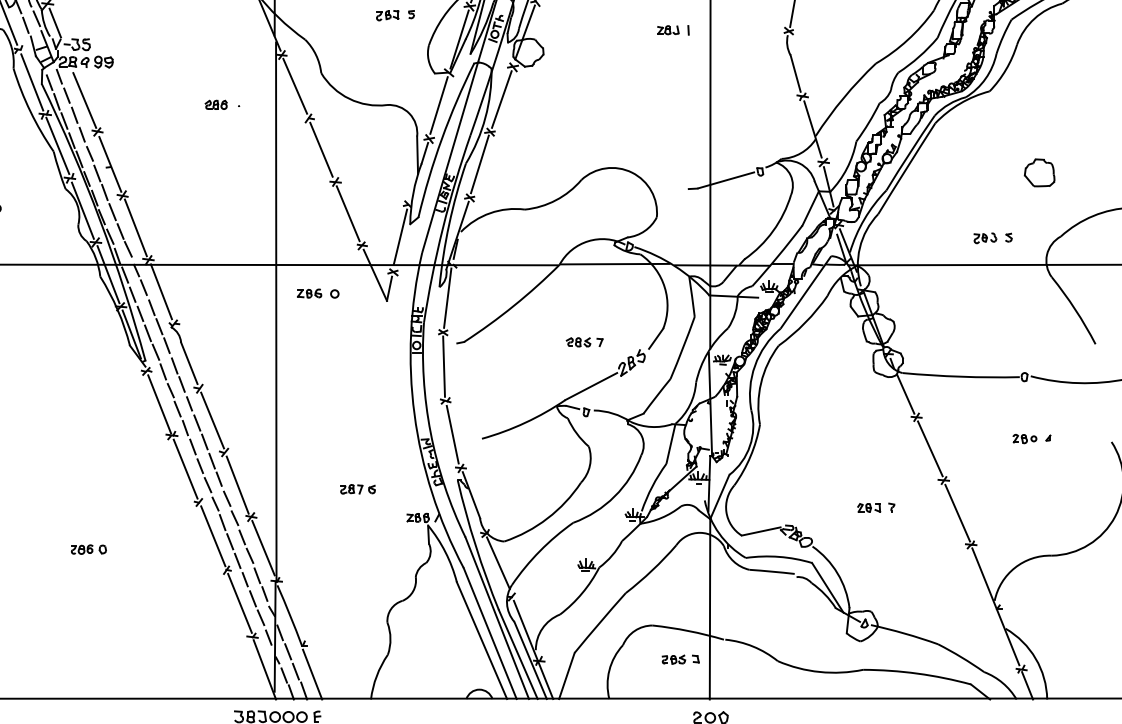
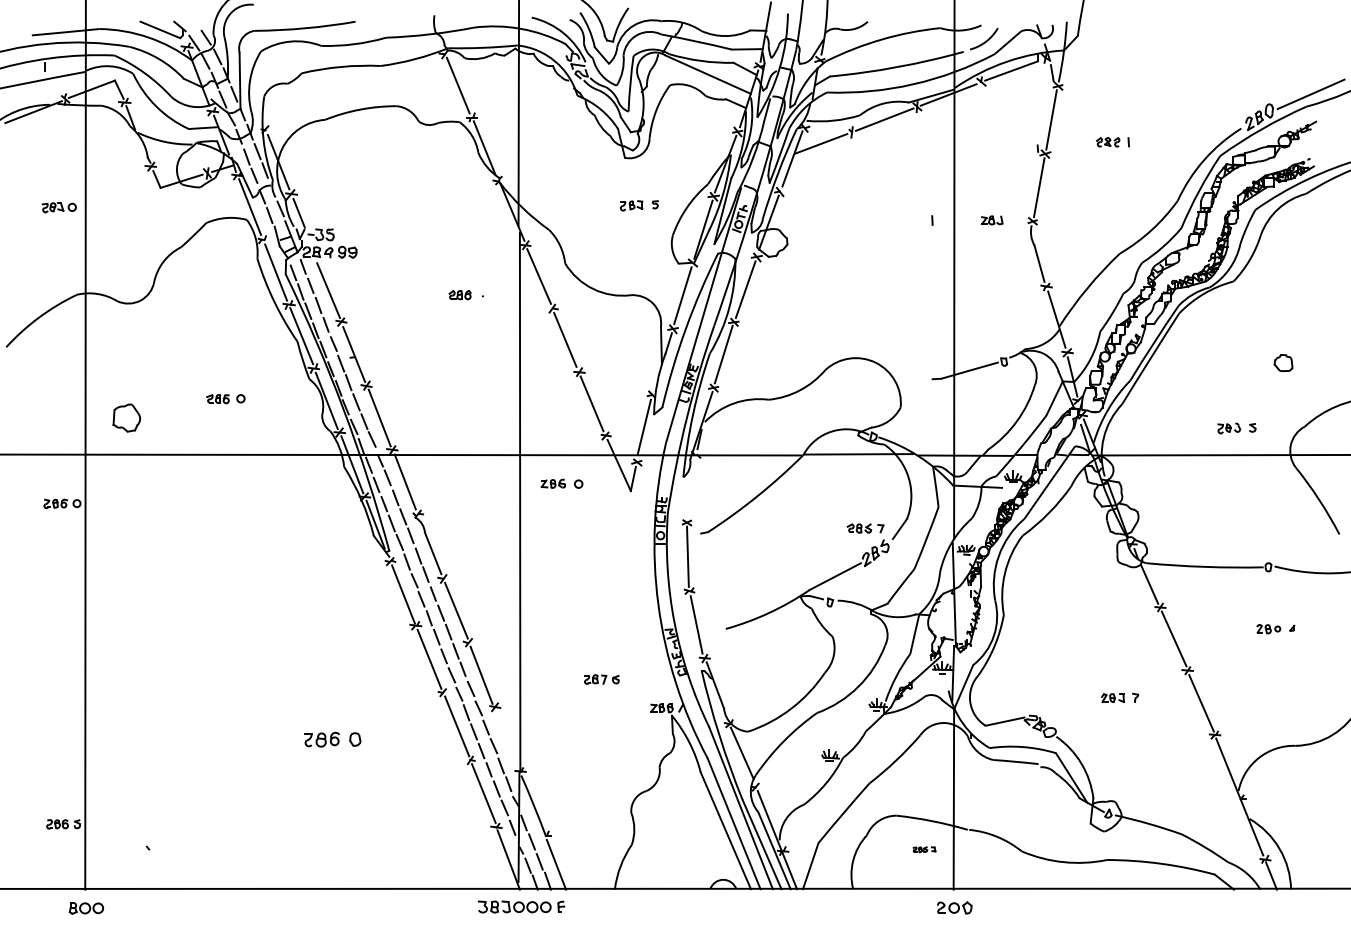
part: (668, 30) -> (992, 220), moved
part: (1039, 172) -> (1283, 362), size x0.6
line: (447, 298) -> (691, 488), removed
part: (584, 342) -> (865, 528), moved
line: (263, 548) -> (507, 738), removed
part: (88, 549) -> (332, 739), size x1.6
part: (680, 659) -> (924, 849), size x0.6

